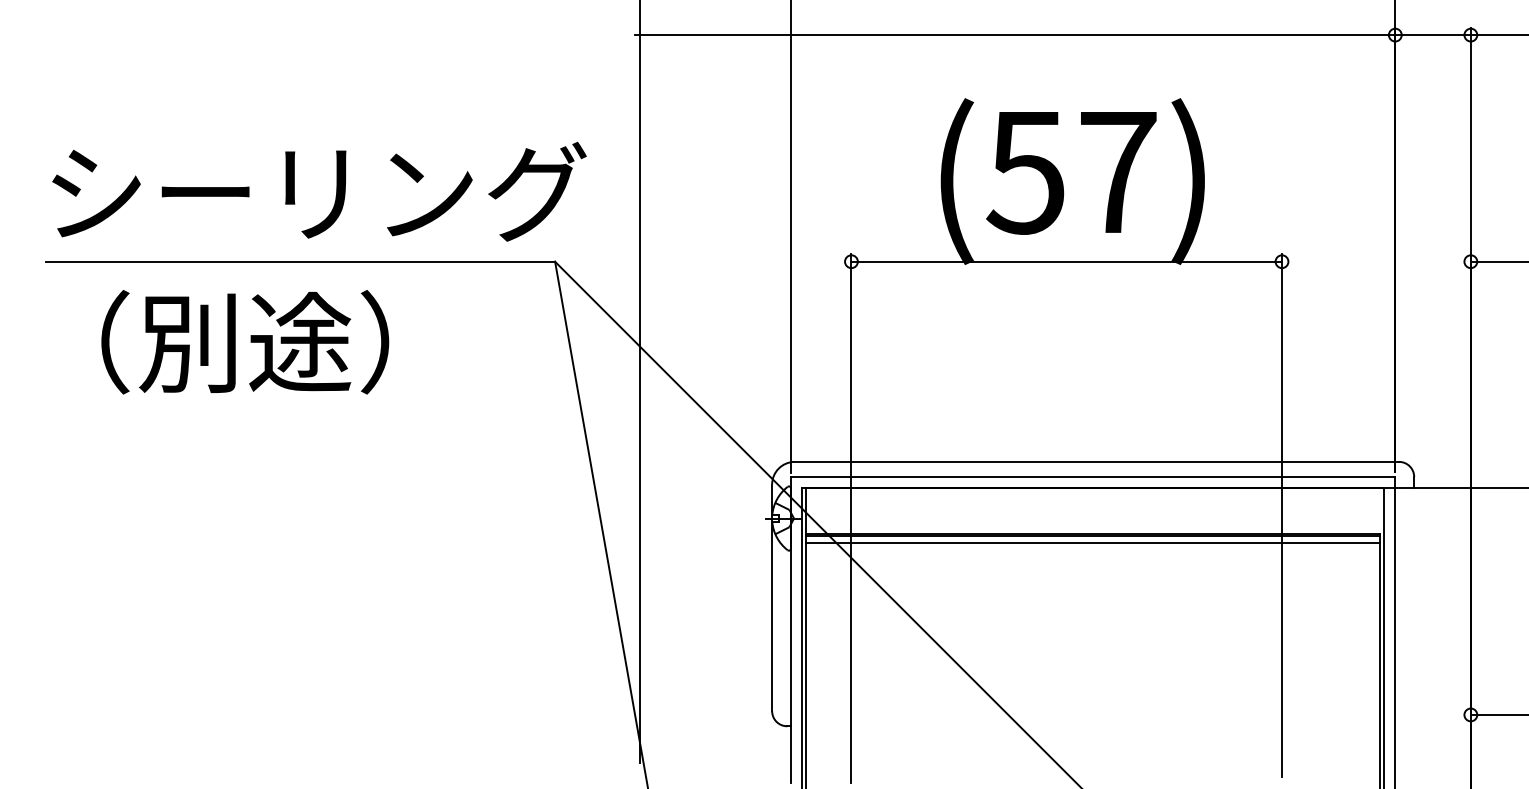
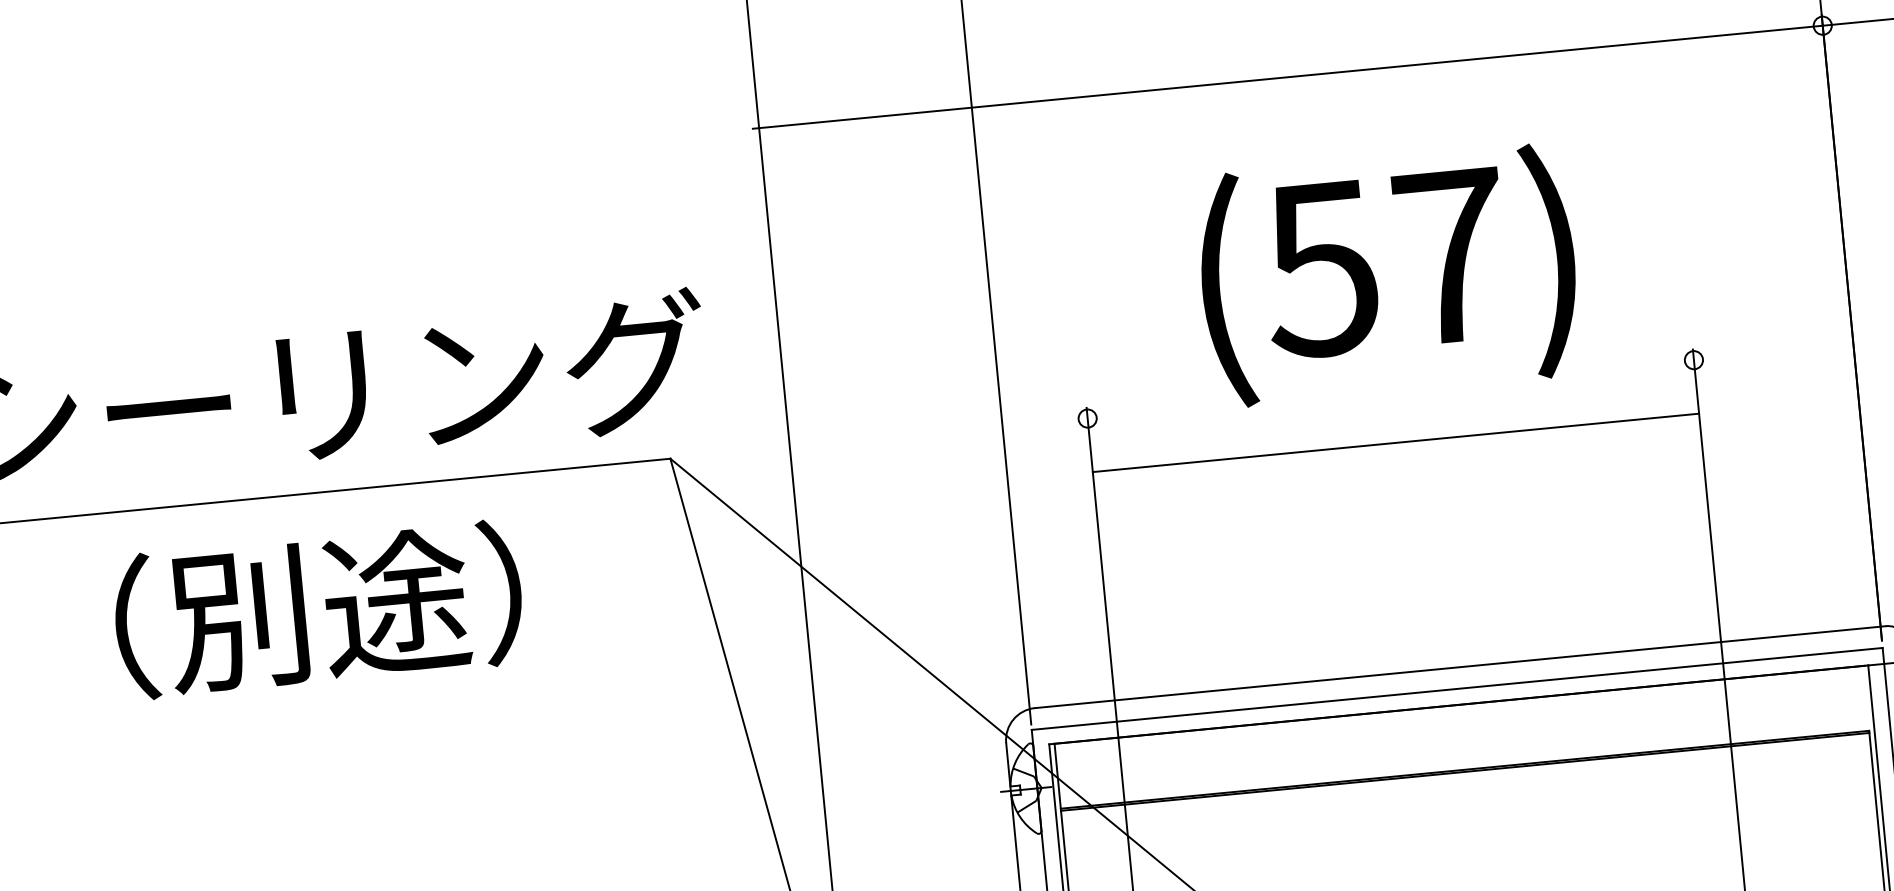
line: (1066, 261) -> (1395, 442), moved
text: (245, 342) -> (318, 610), moved
line: (1093, 542) -> (1466, 781), removed

